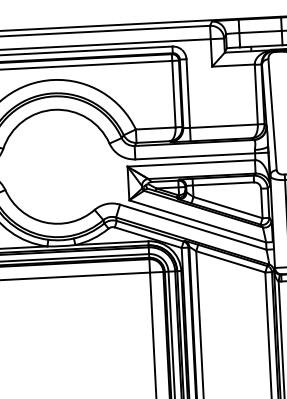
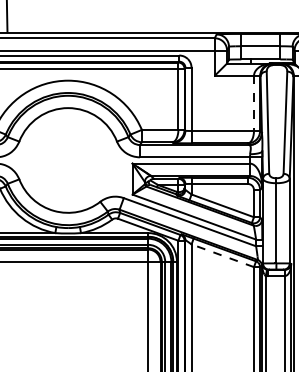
line: (255, 94) -> (253, 103), solid -> dashed
line: (230, 261) -> (222, 255), solid -> dashed

